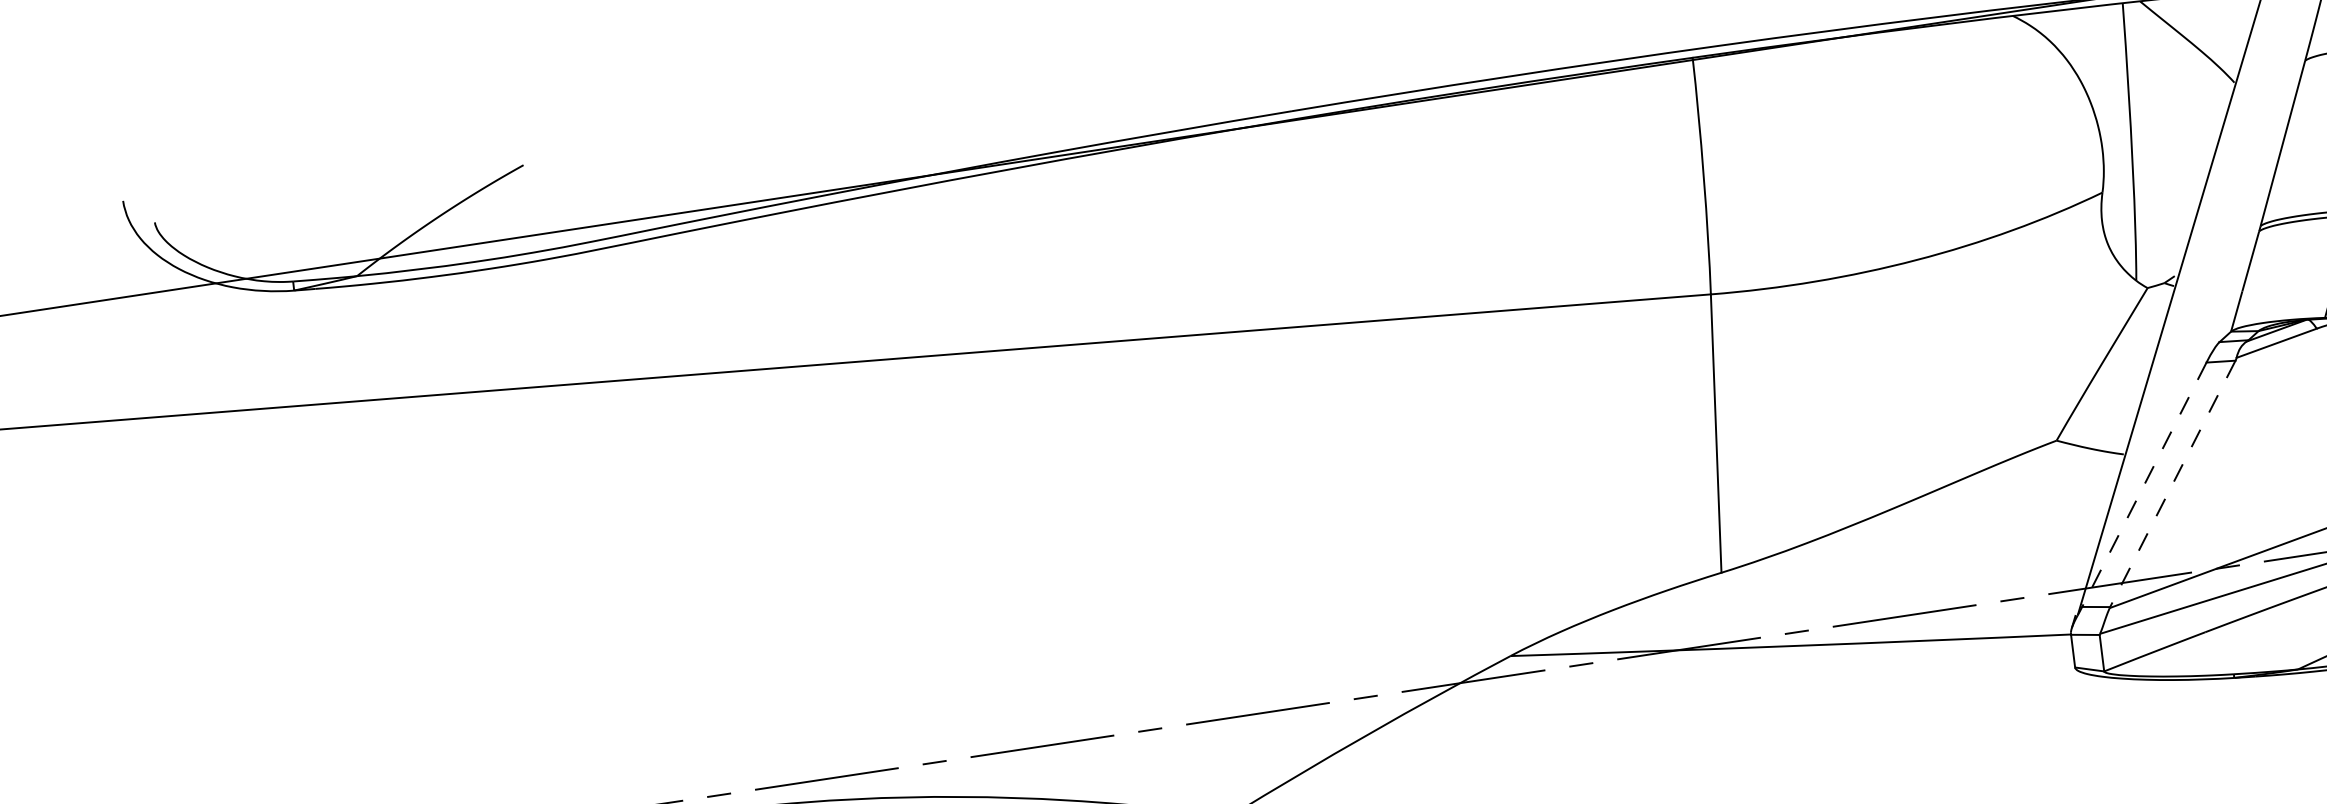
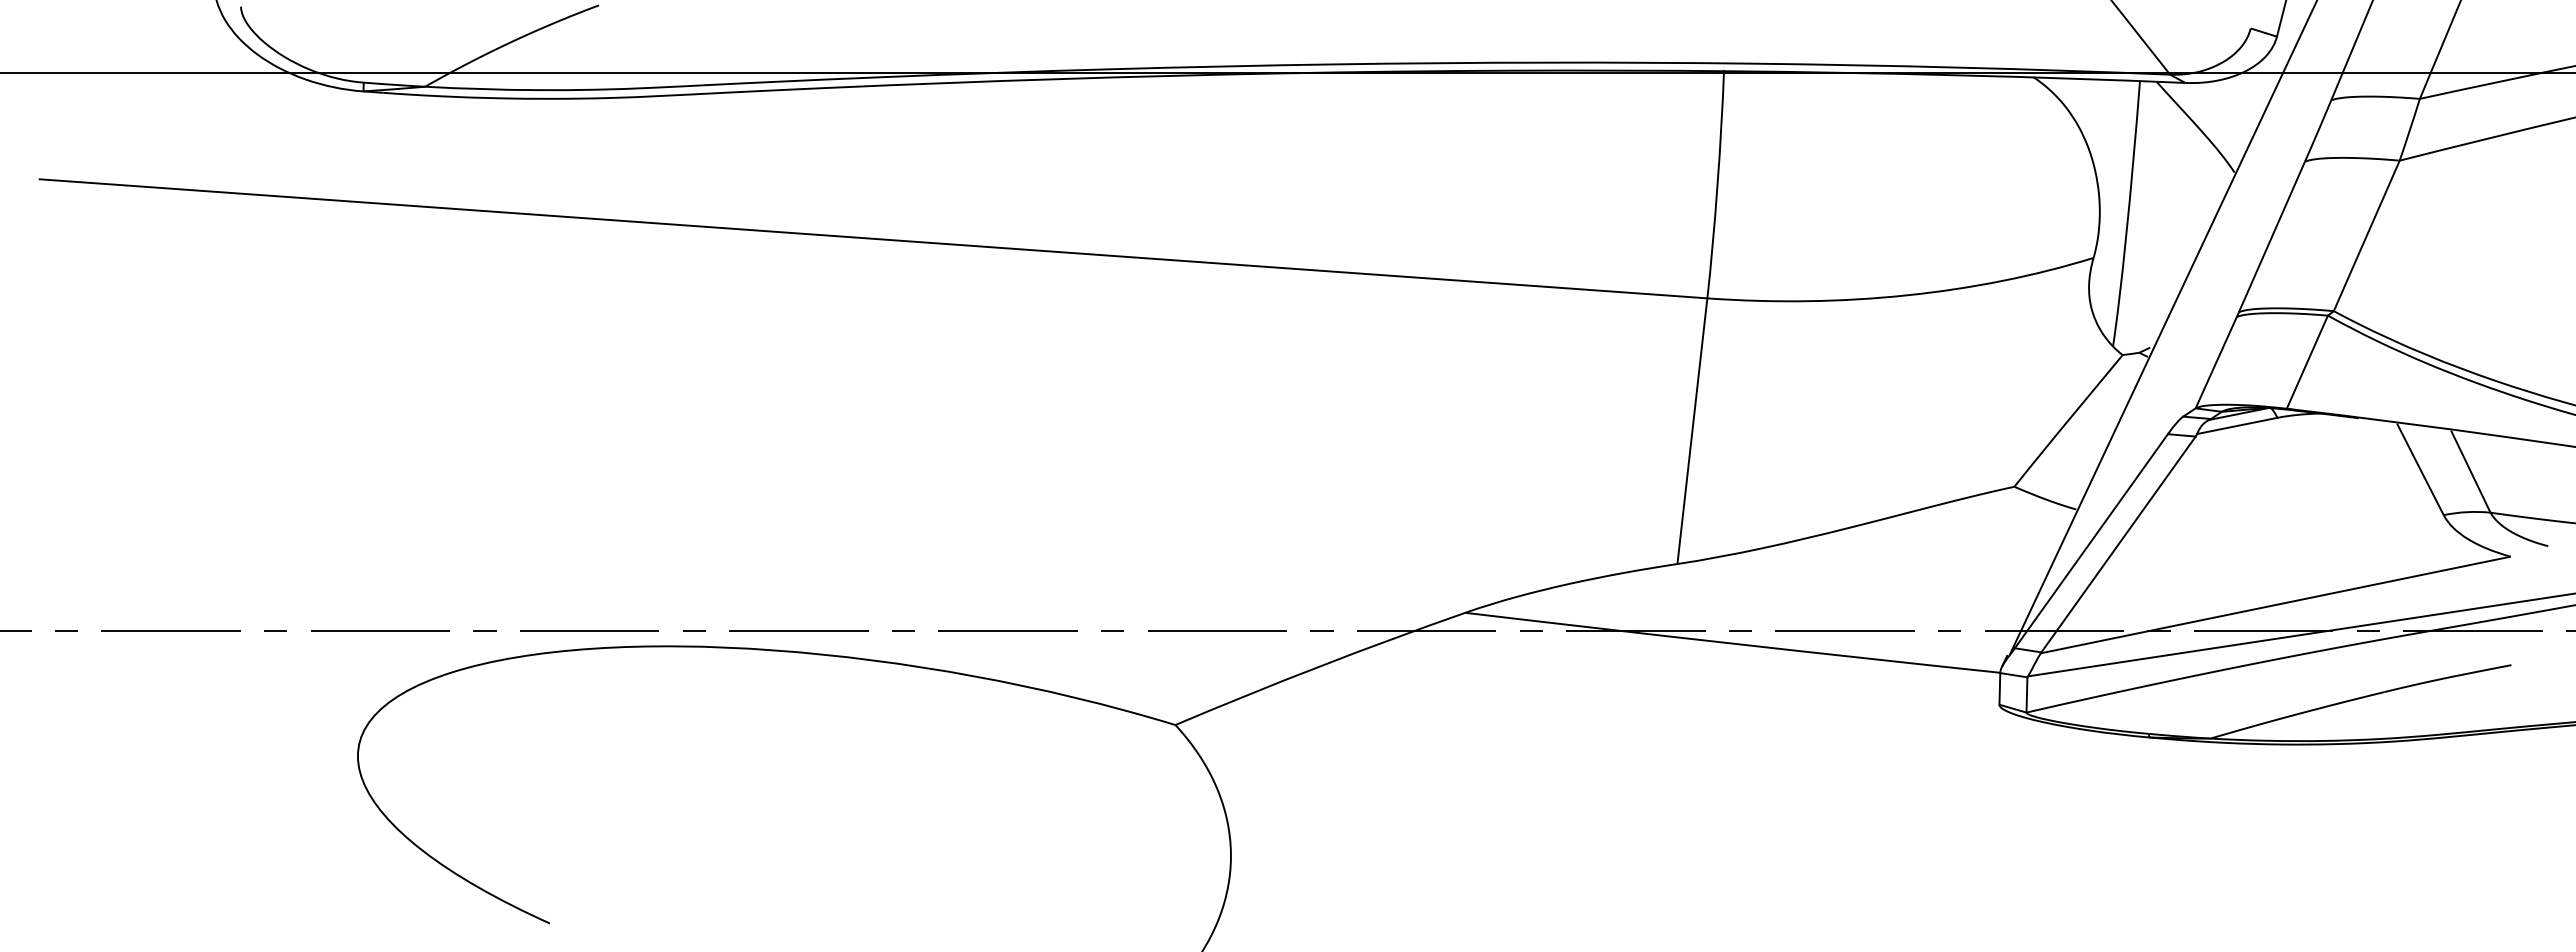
line: (2172, 483) -> (2118, 544), dashed -> solid
line: (2144, 485) -> (2091, 541), dashed -> solid

